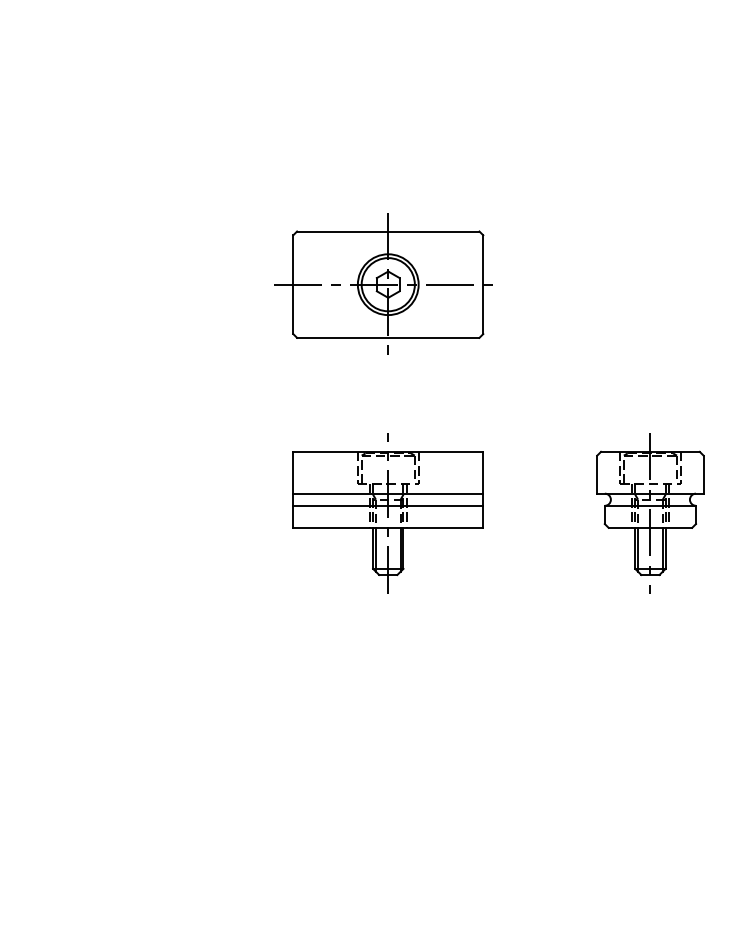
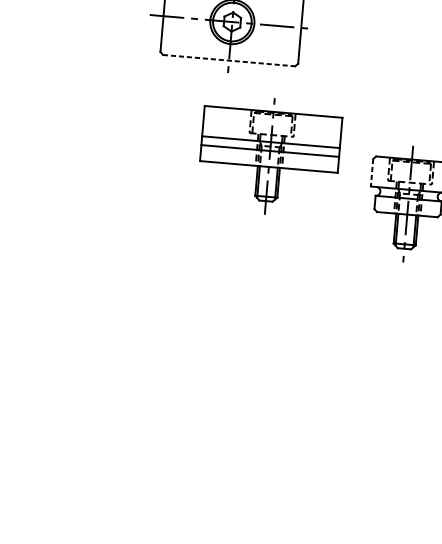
line: (388, 337) -> (229, 60), solid -> dashed
line: (597, 474) -> (372, 172), solid -> dashed
part: (387, 513) -> (269, 156), moved

